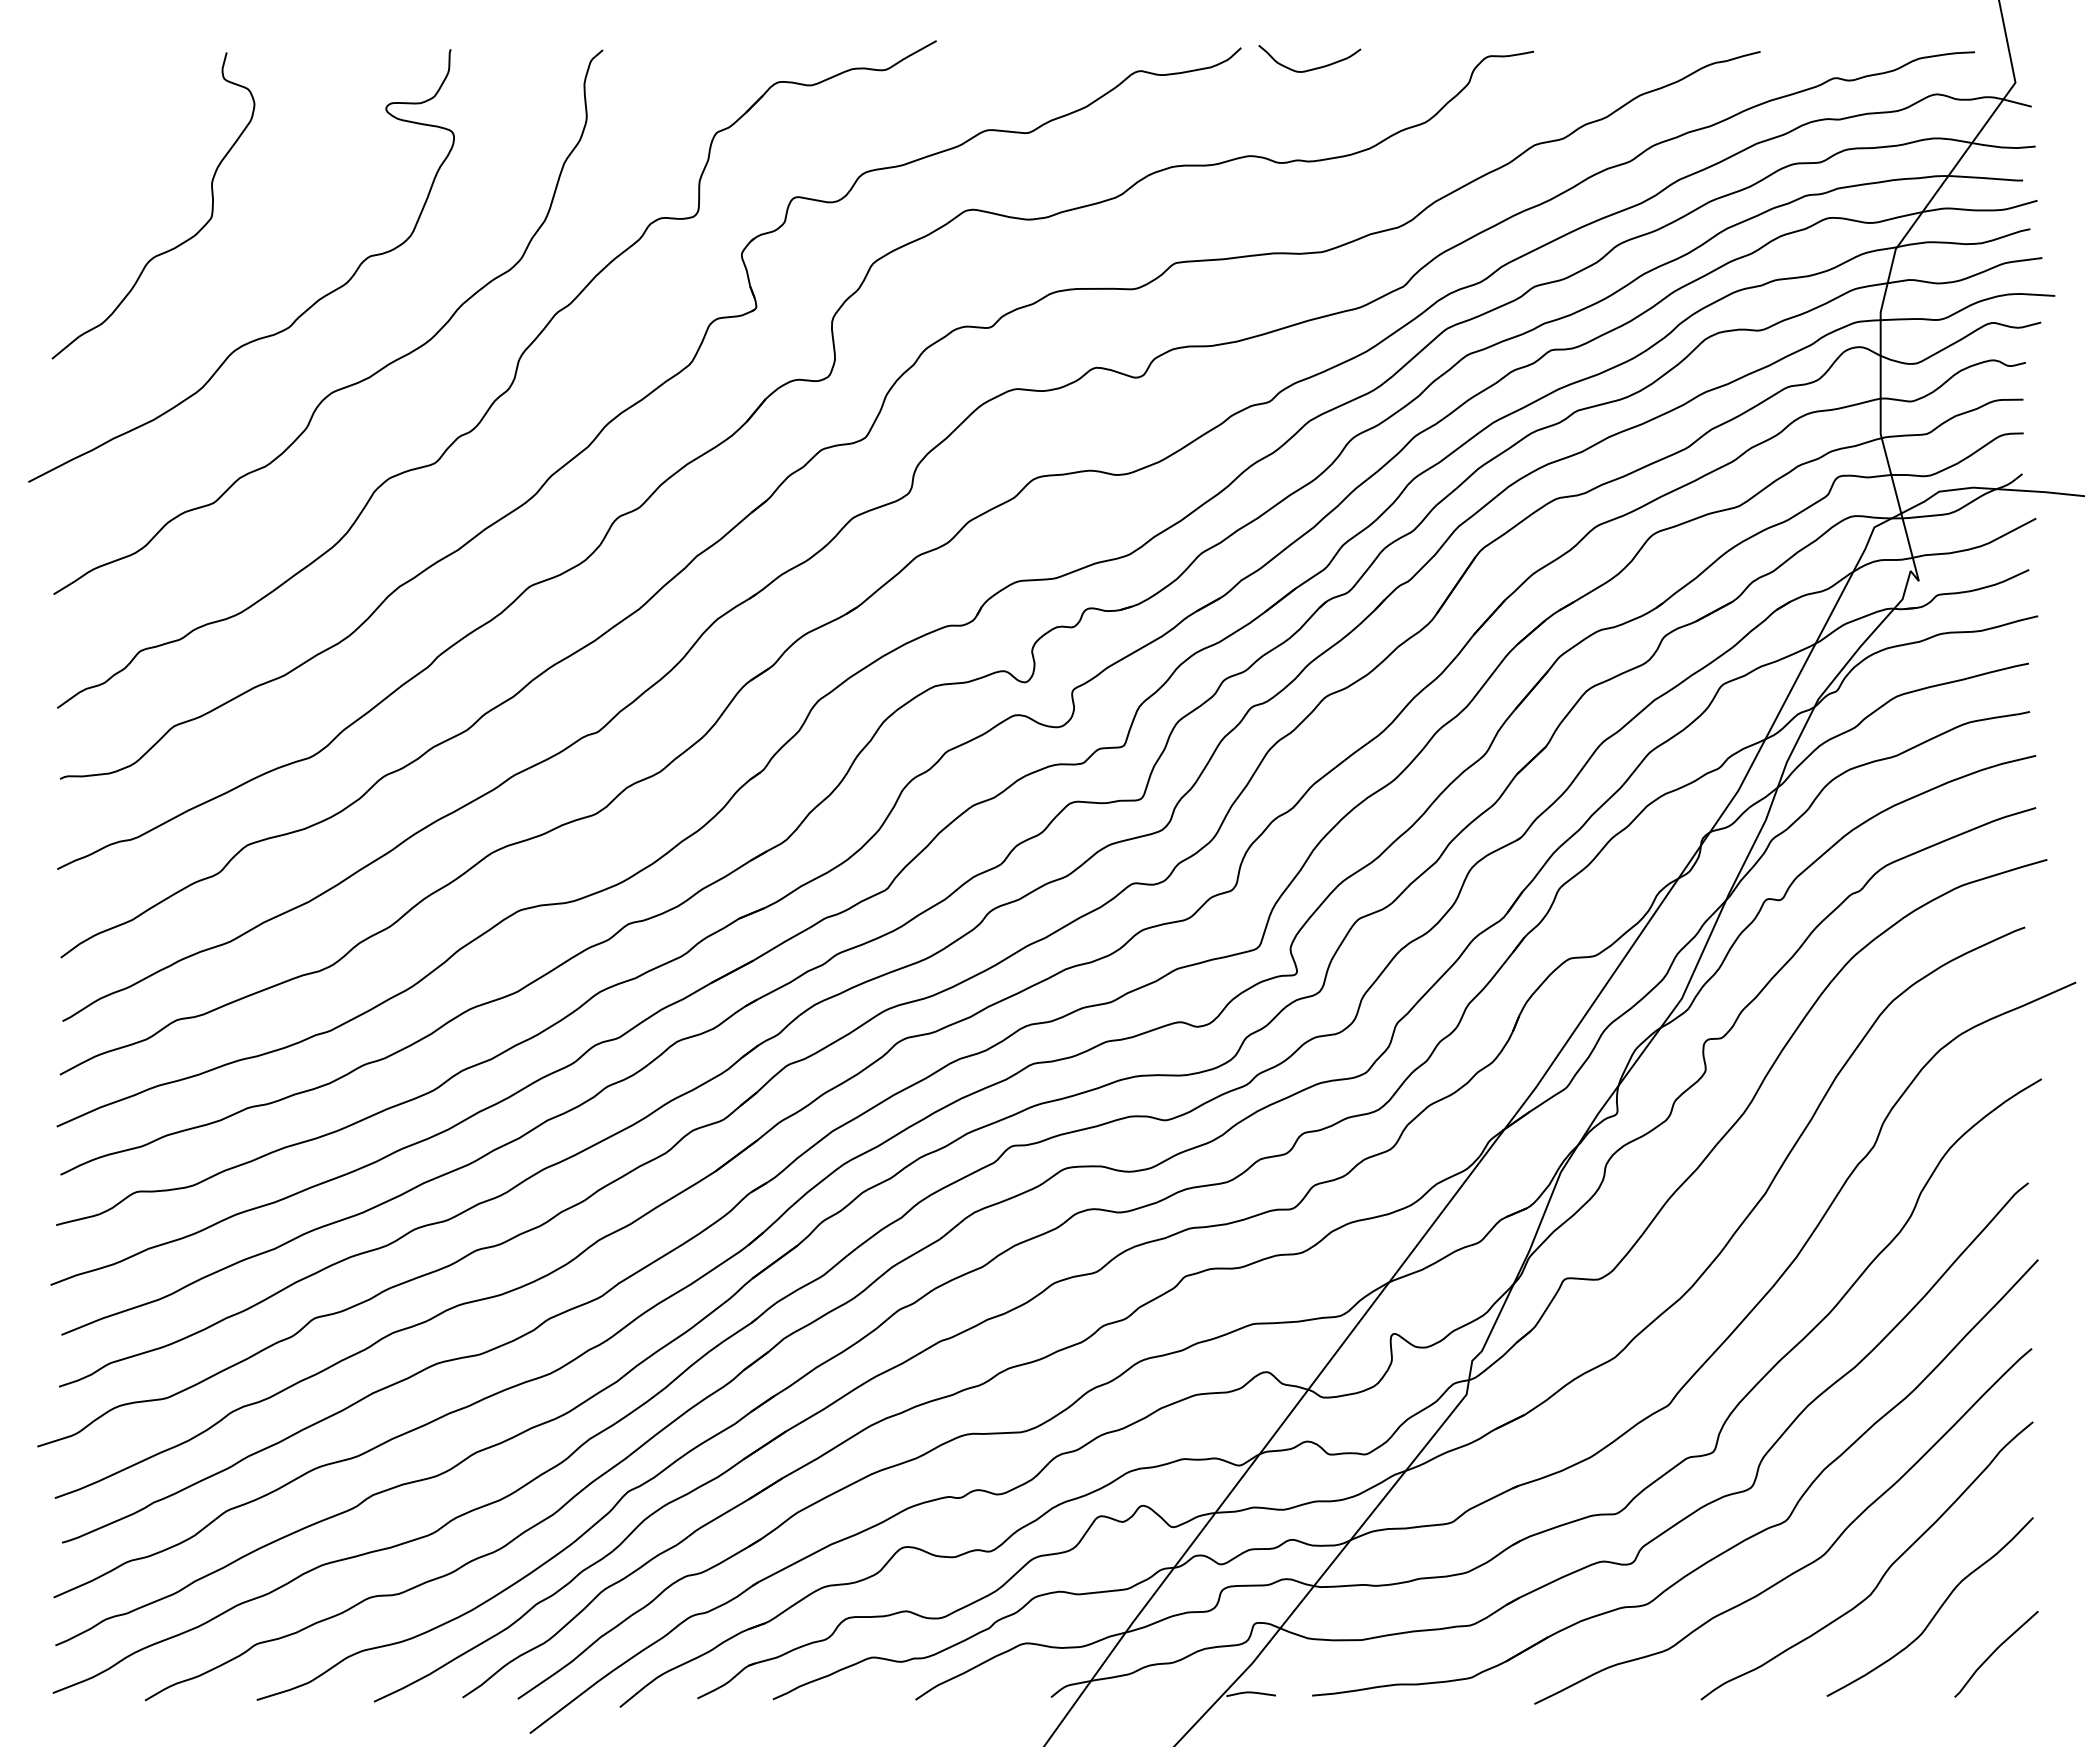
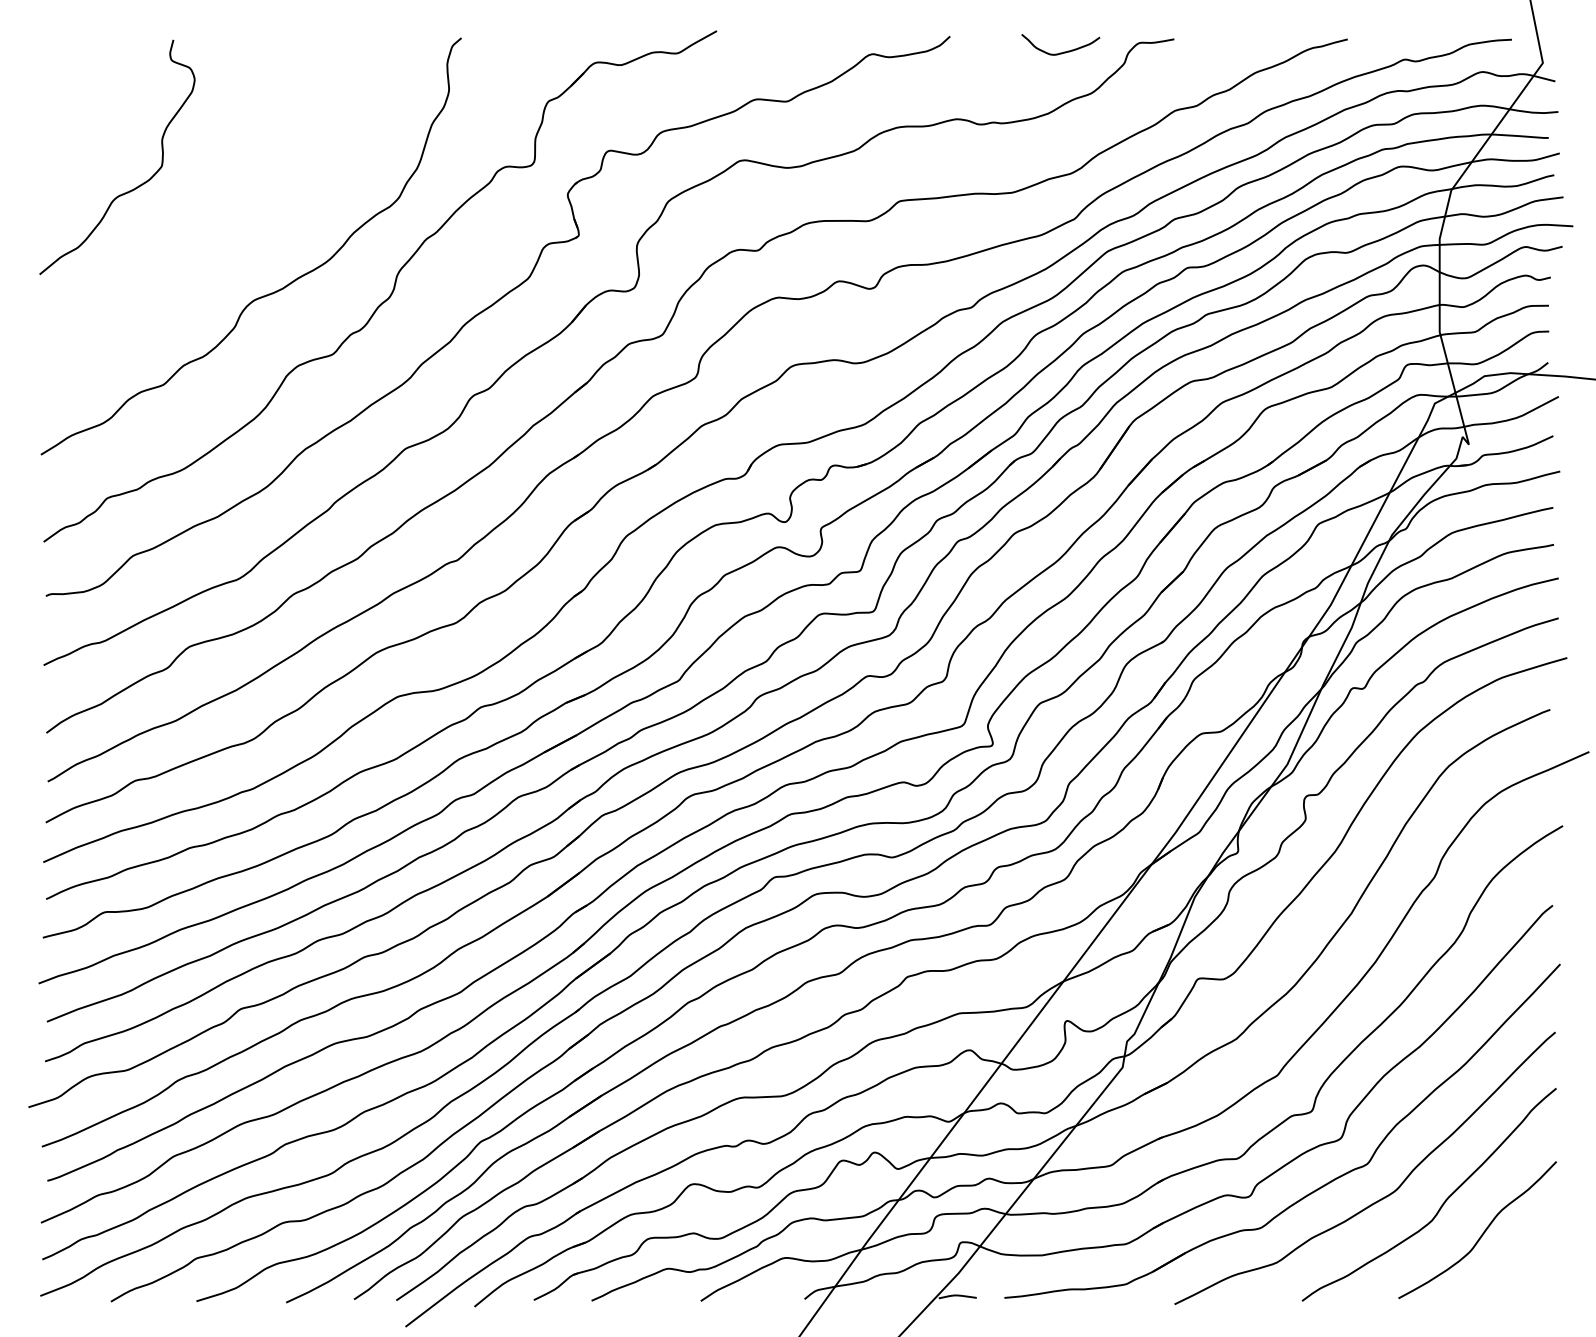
curve: (1311, 68) -> (1062, 52), moved
curve: (259, 337) -> (198, 258), removed
curve: (1995, 1651) -> (1527, 1264), removed

